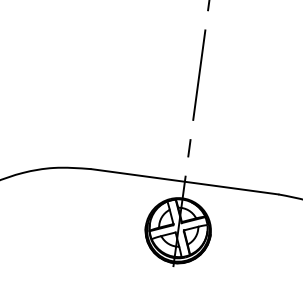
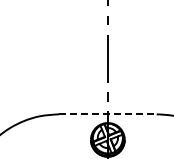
line: (184, 182) -> (107, 114), solid -> dashed

